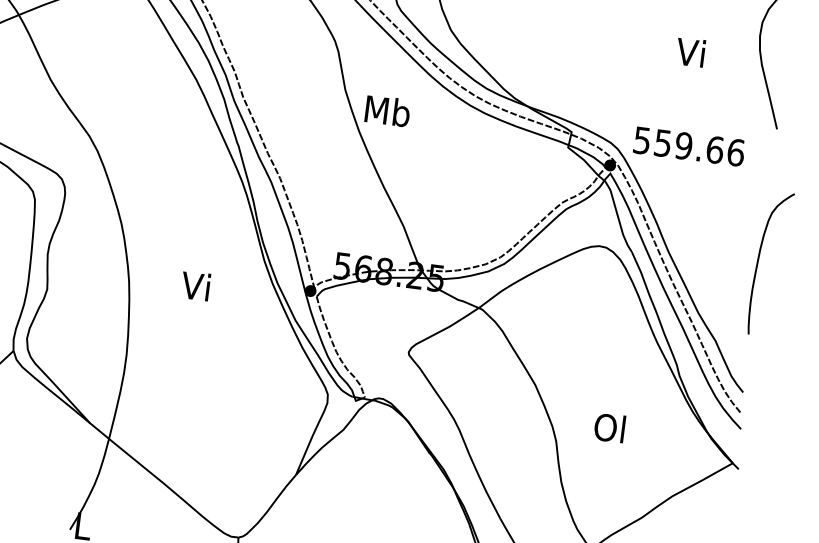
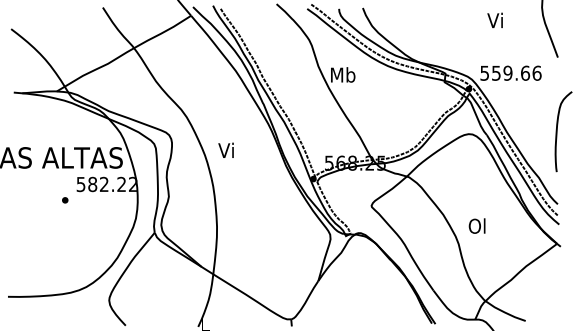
text: (689, 52) -> (494, 20), moved
text: (194, 284) -> (225, 149), moved
text: (608, 426) -> (476, 225), moved

